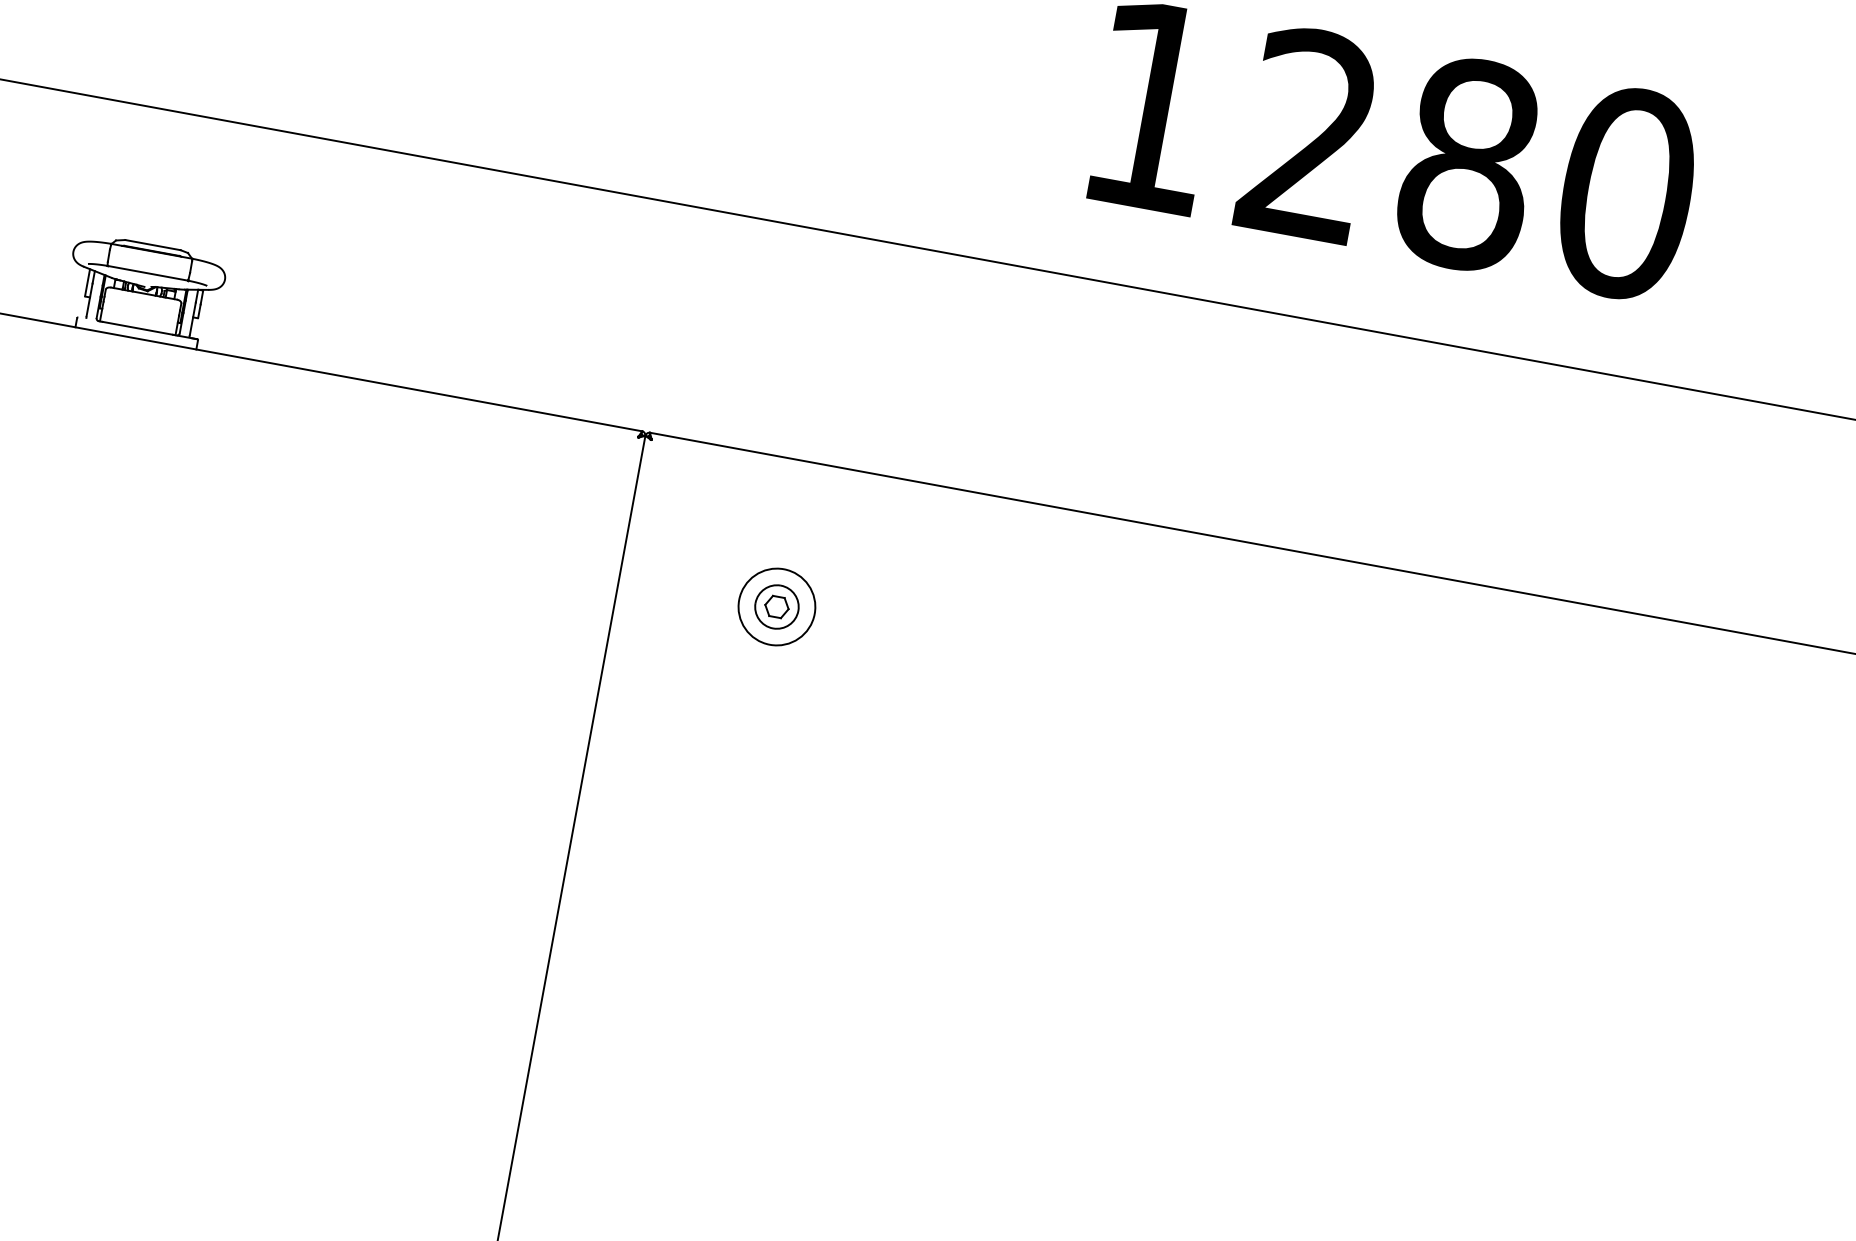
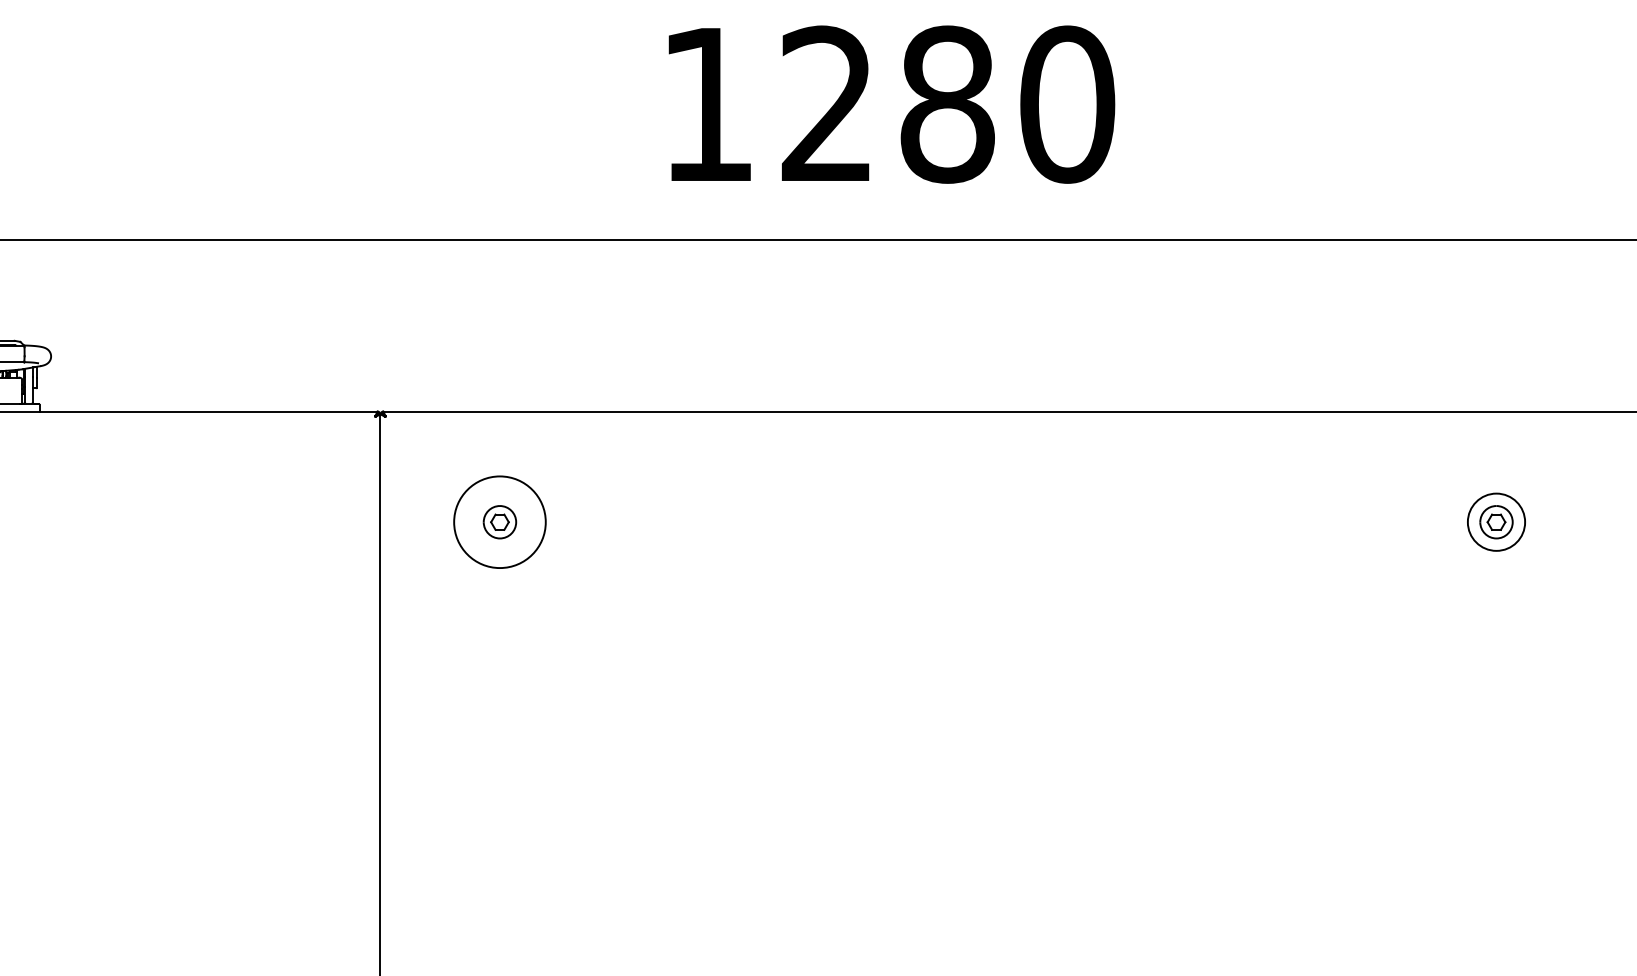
circle: (776, 605) -> (499, 521), size x1.6

